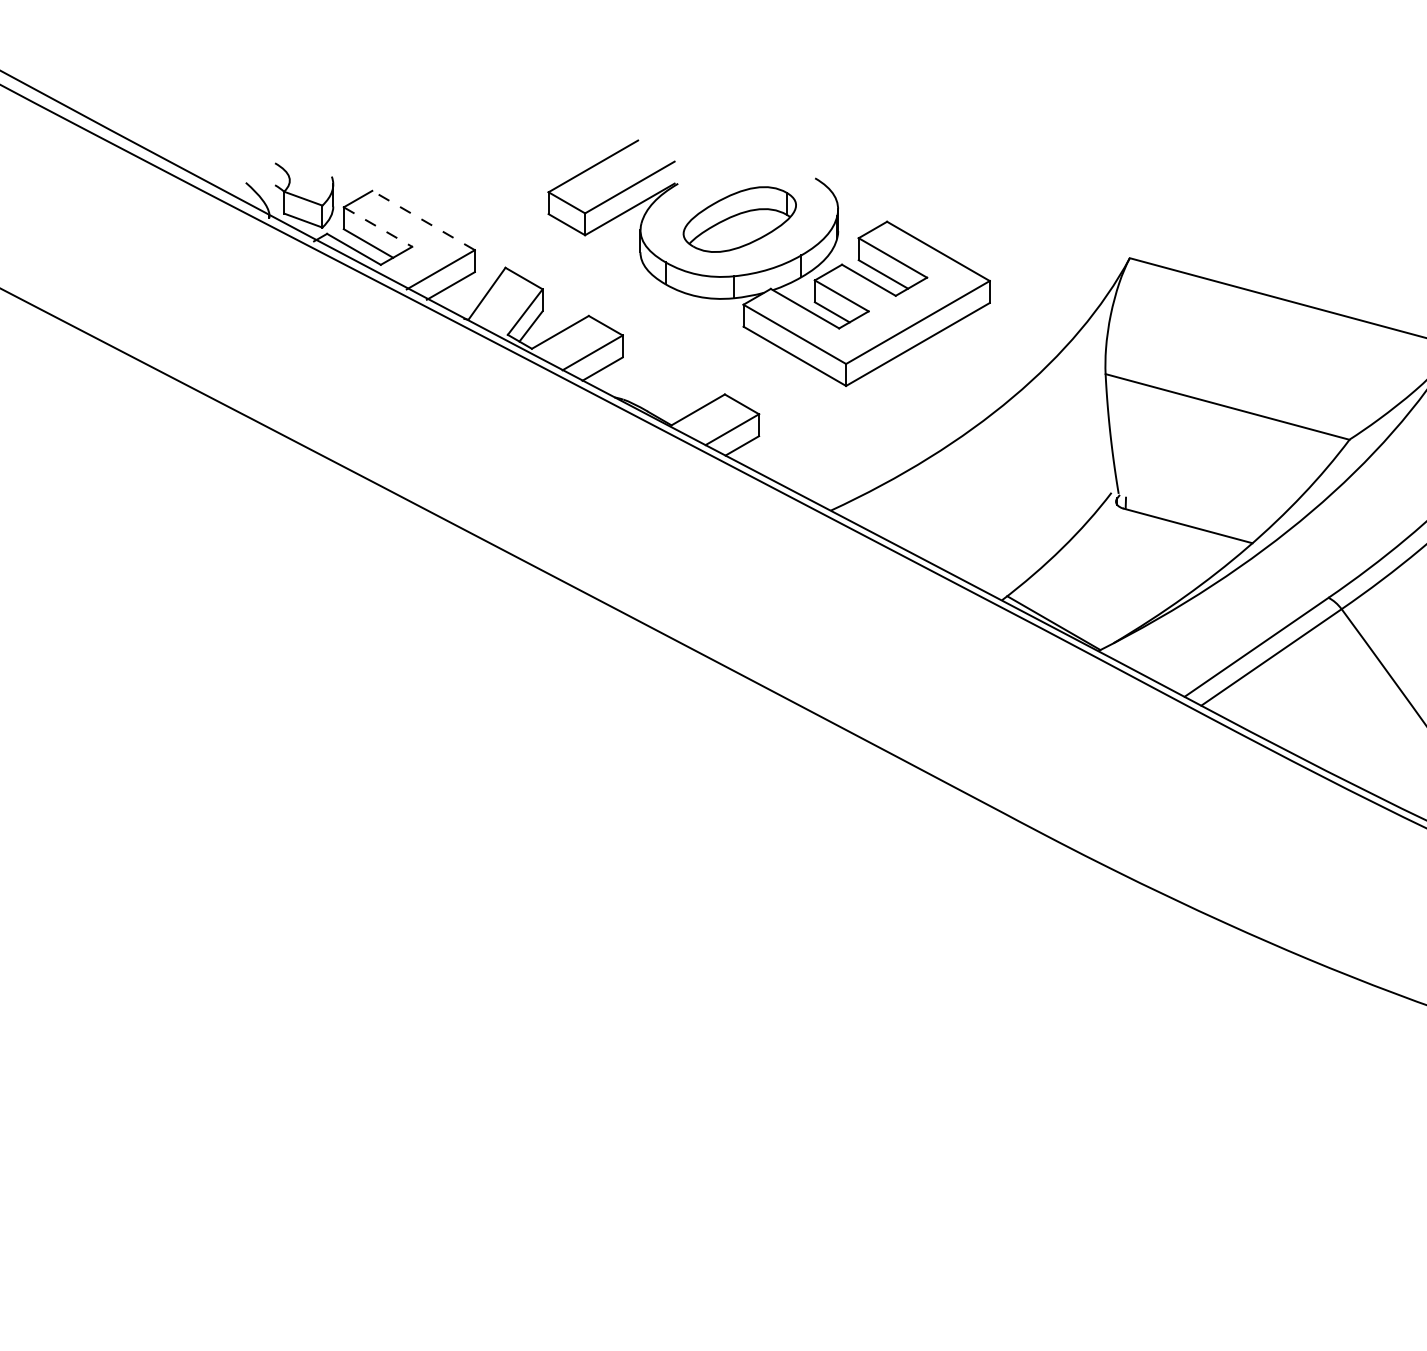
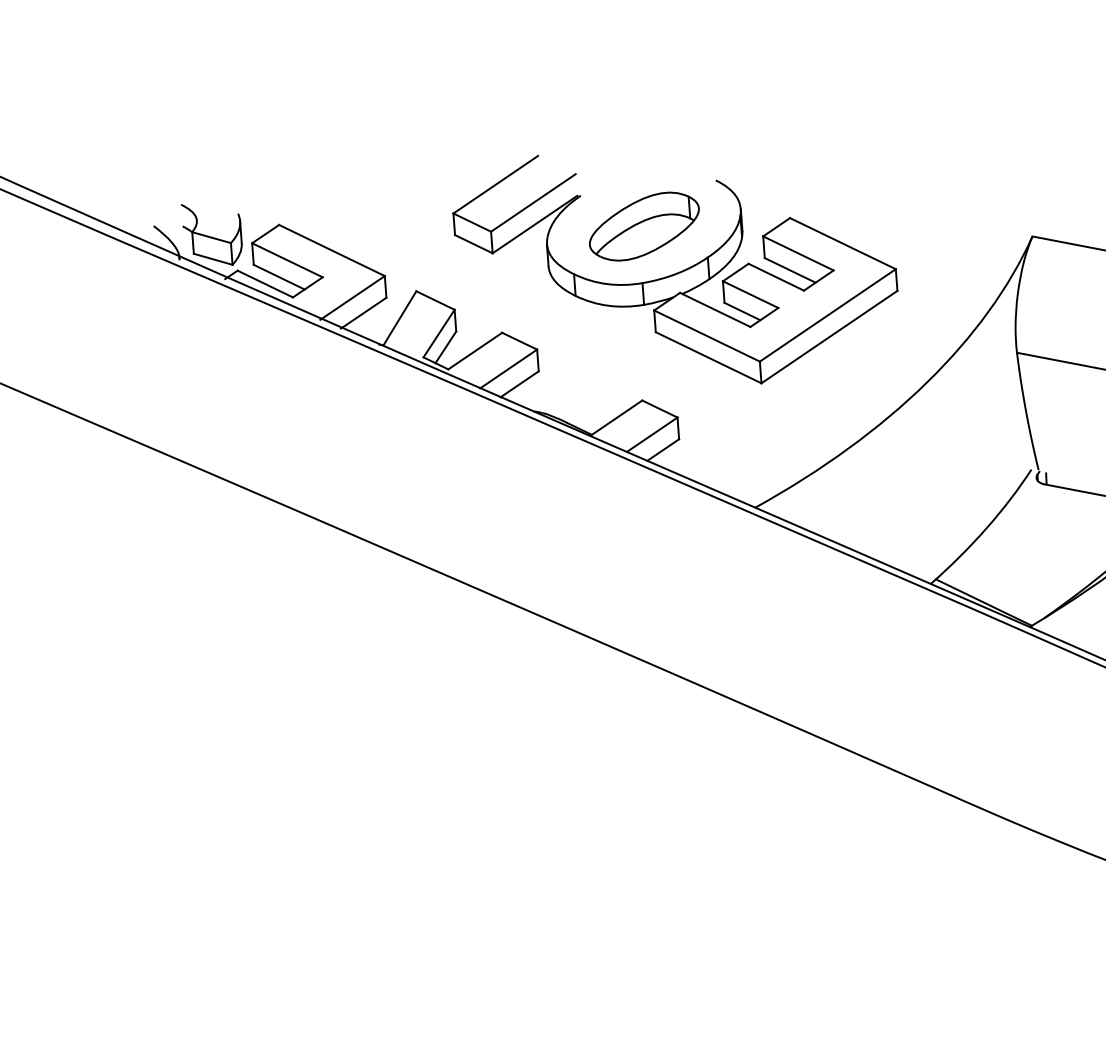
line: (423, 220) -> (331, 250), dashed -> solid
line: (378, 227) -> (287, 260), dashed -> solid

